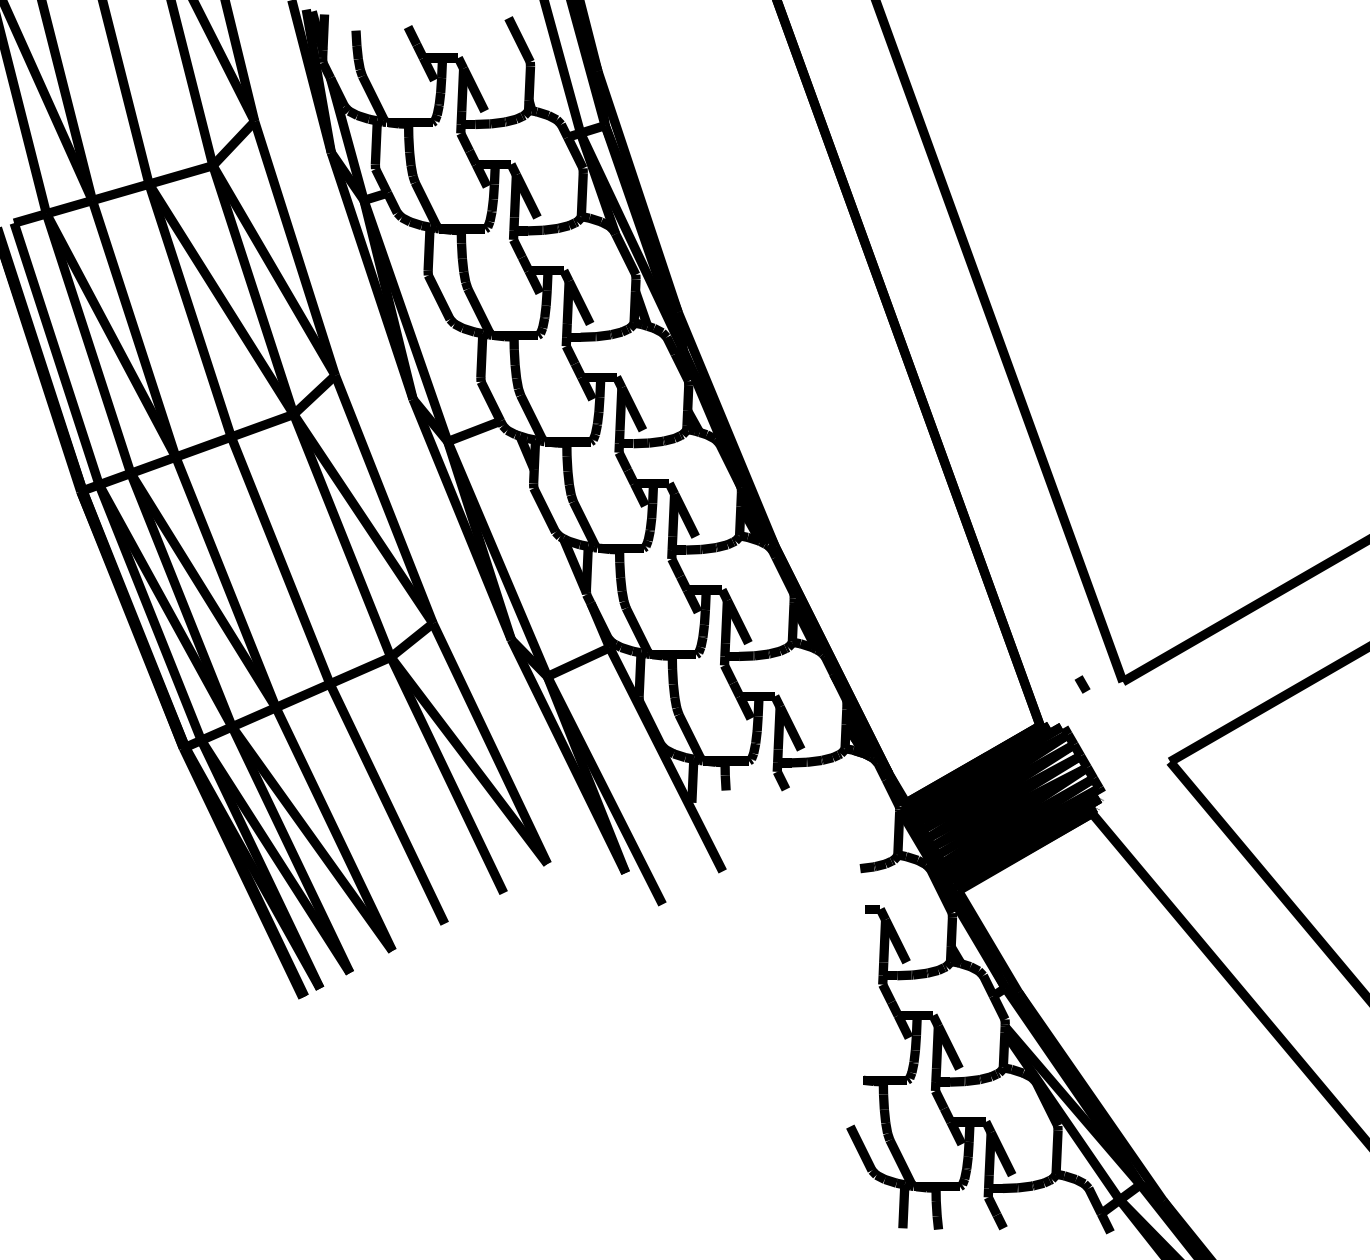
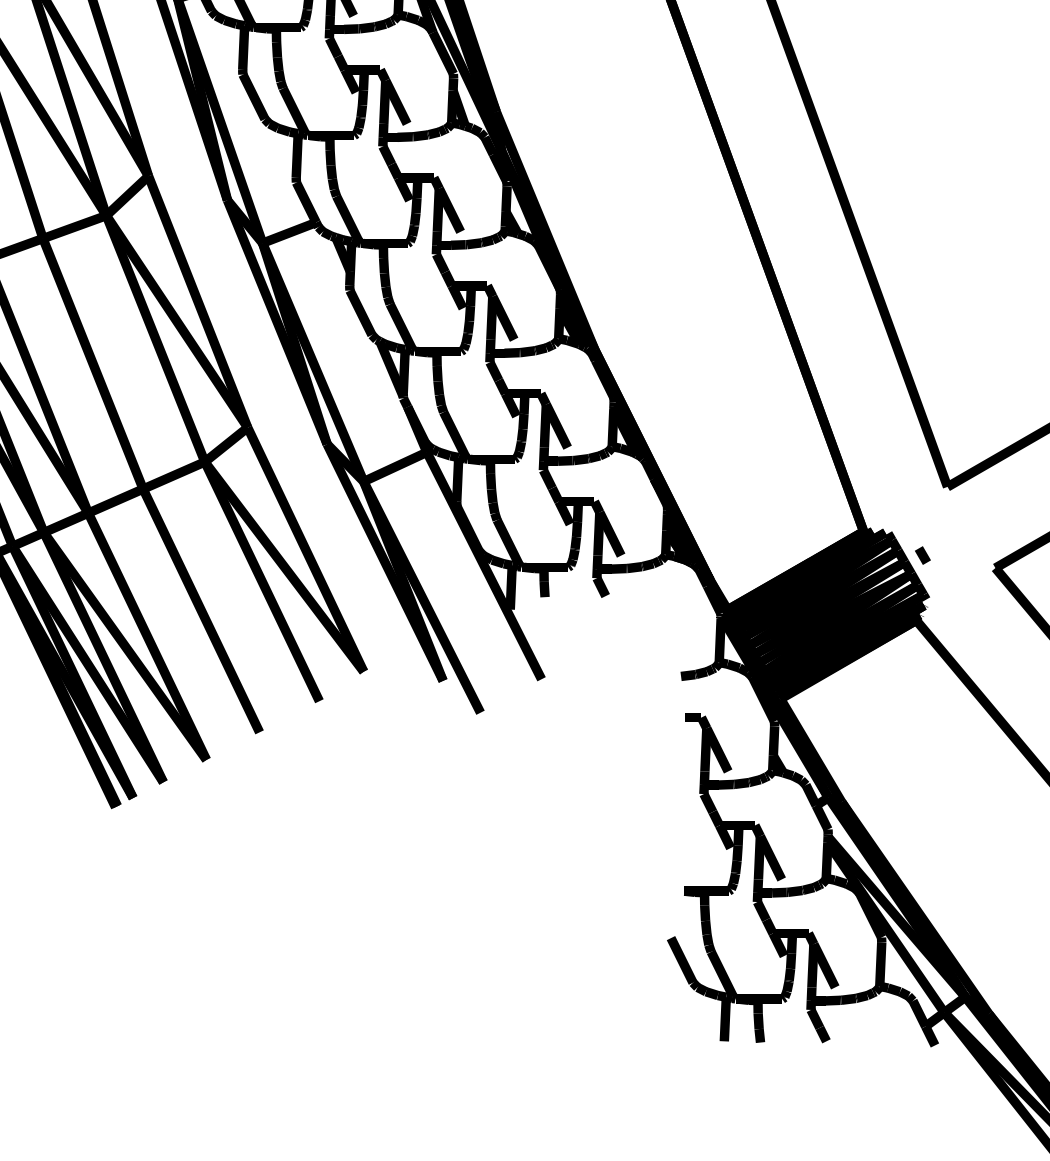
line: (1082, 684) -> (922, 555), moved

